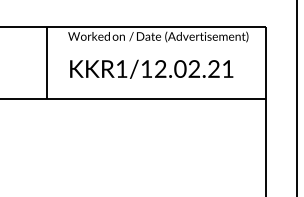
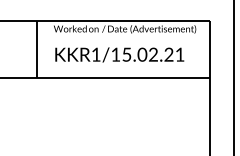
text: (160, 68) -> (126, 54), KKR1/12.02.21 -> KKR1/15.02.21

